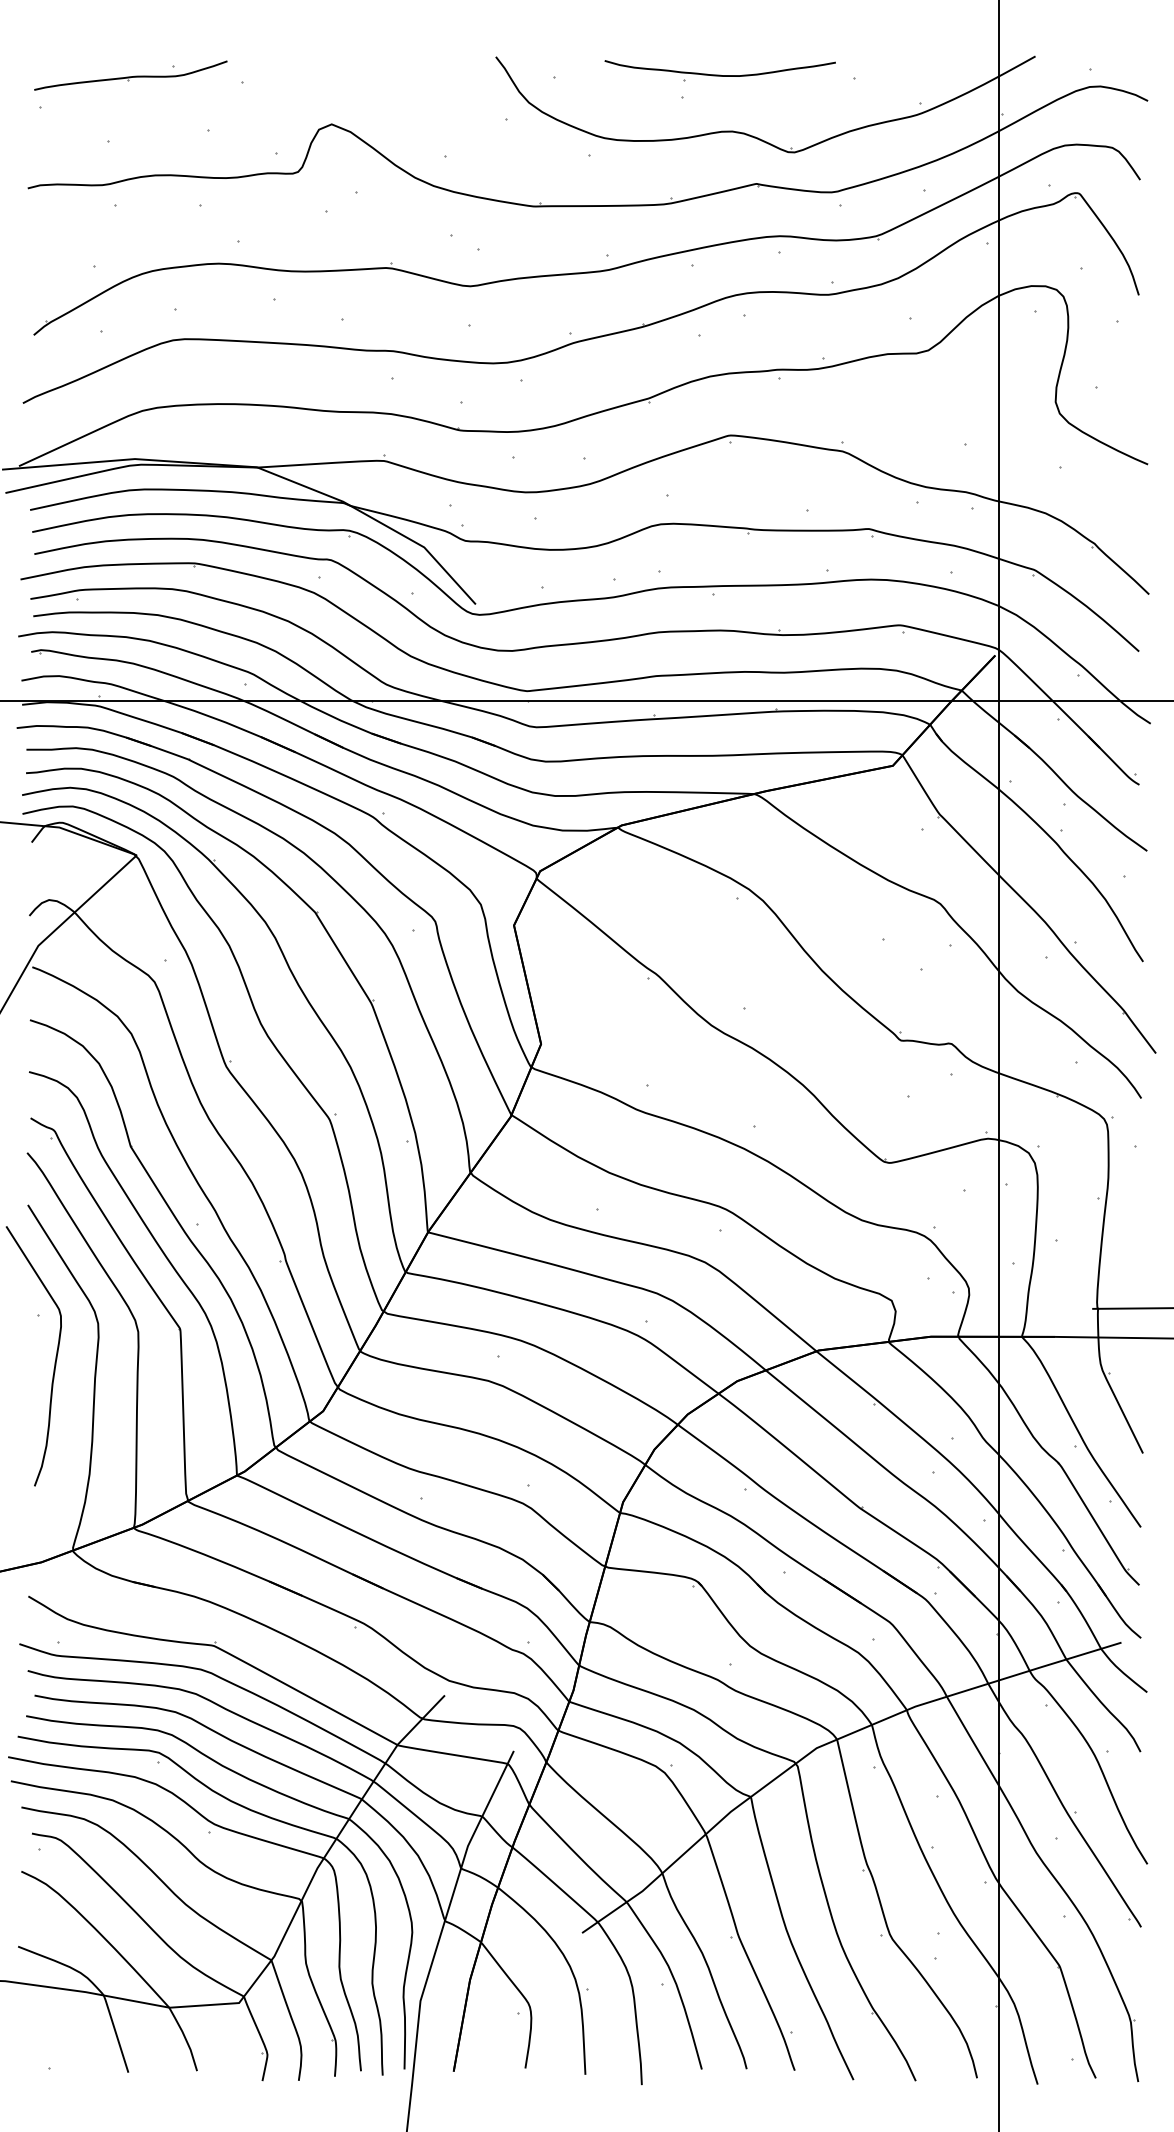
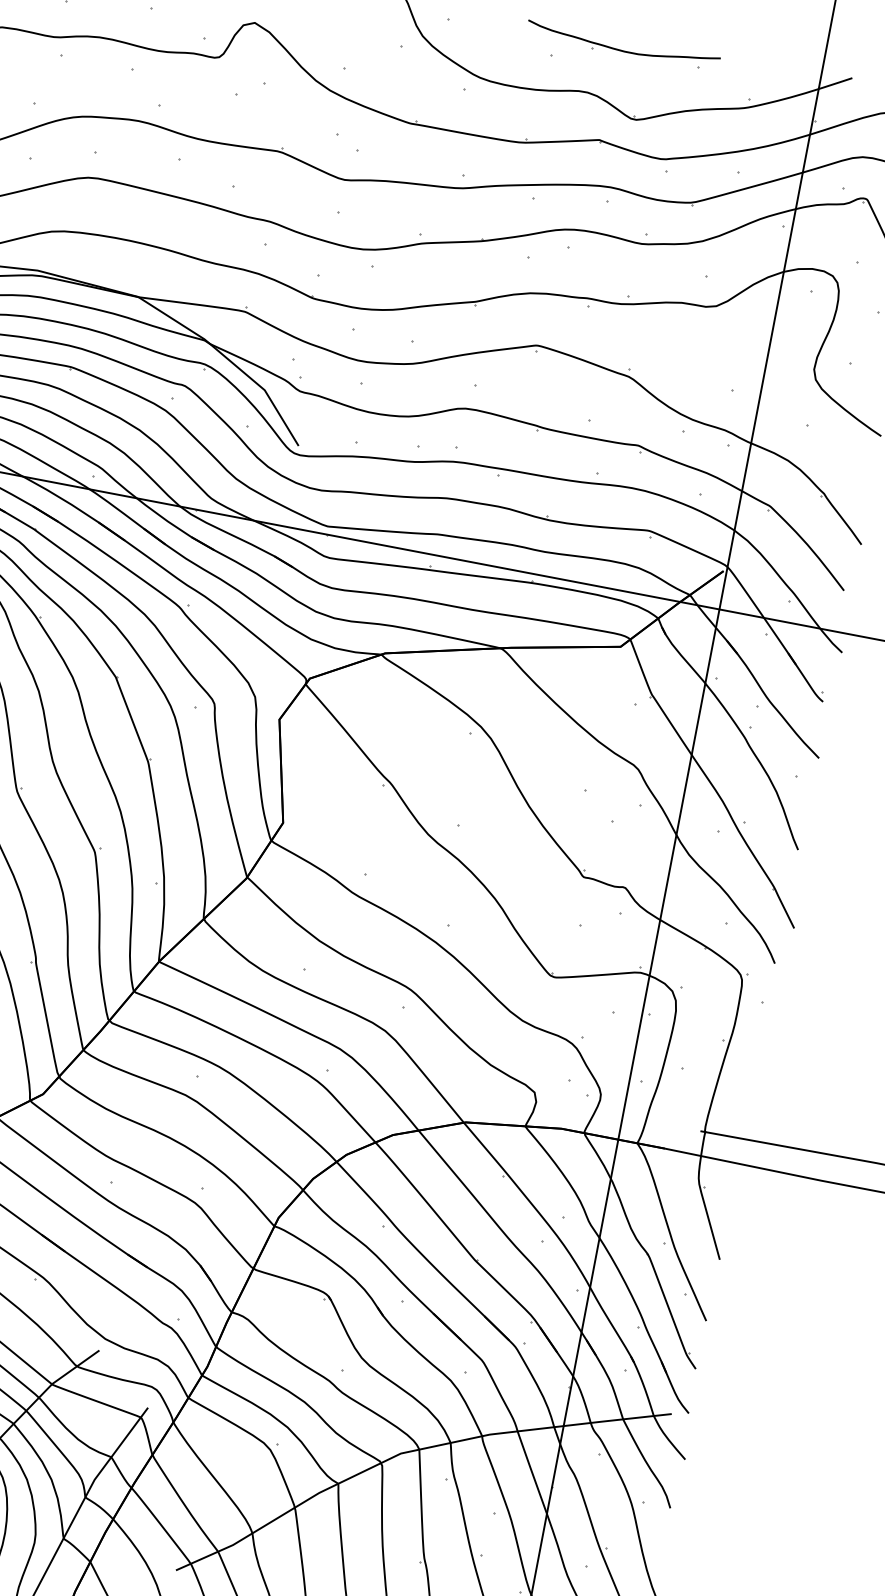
part: (719, 70) -> (622, 46), moved

